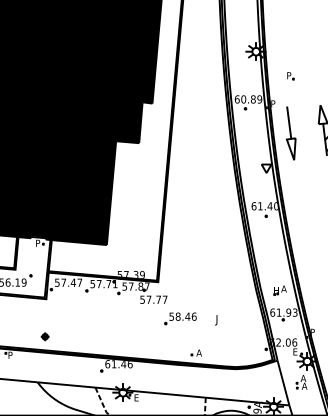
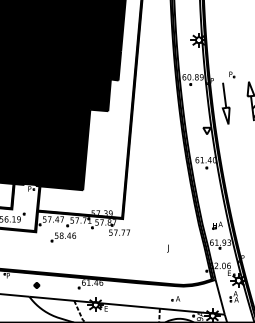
part: (290, 76) -> (231, 74), moved
part: (180, 318) -> (63, 237), moved
part: (44, 336) -> (36, 285), moved
part: (195, 352) -> (175, 298), moved

